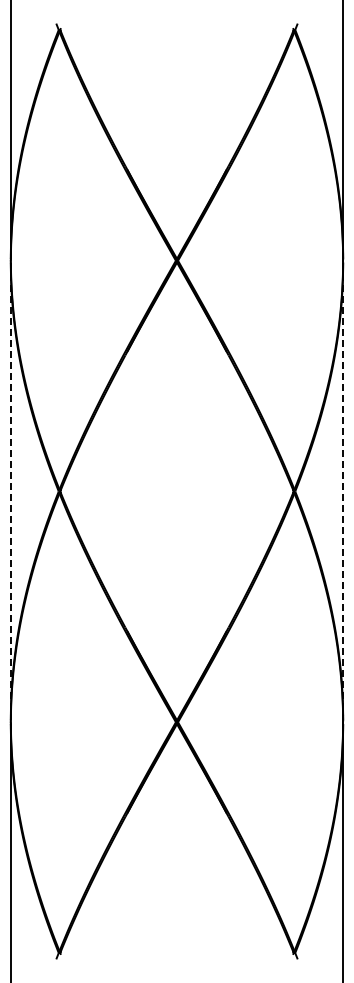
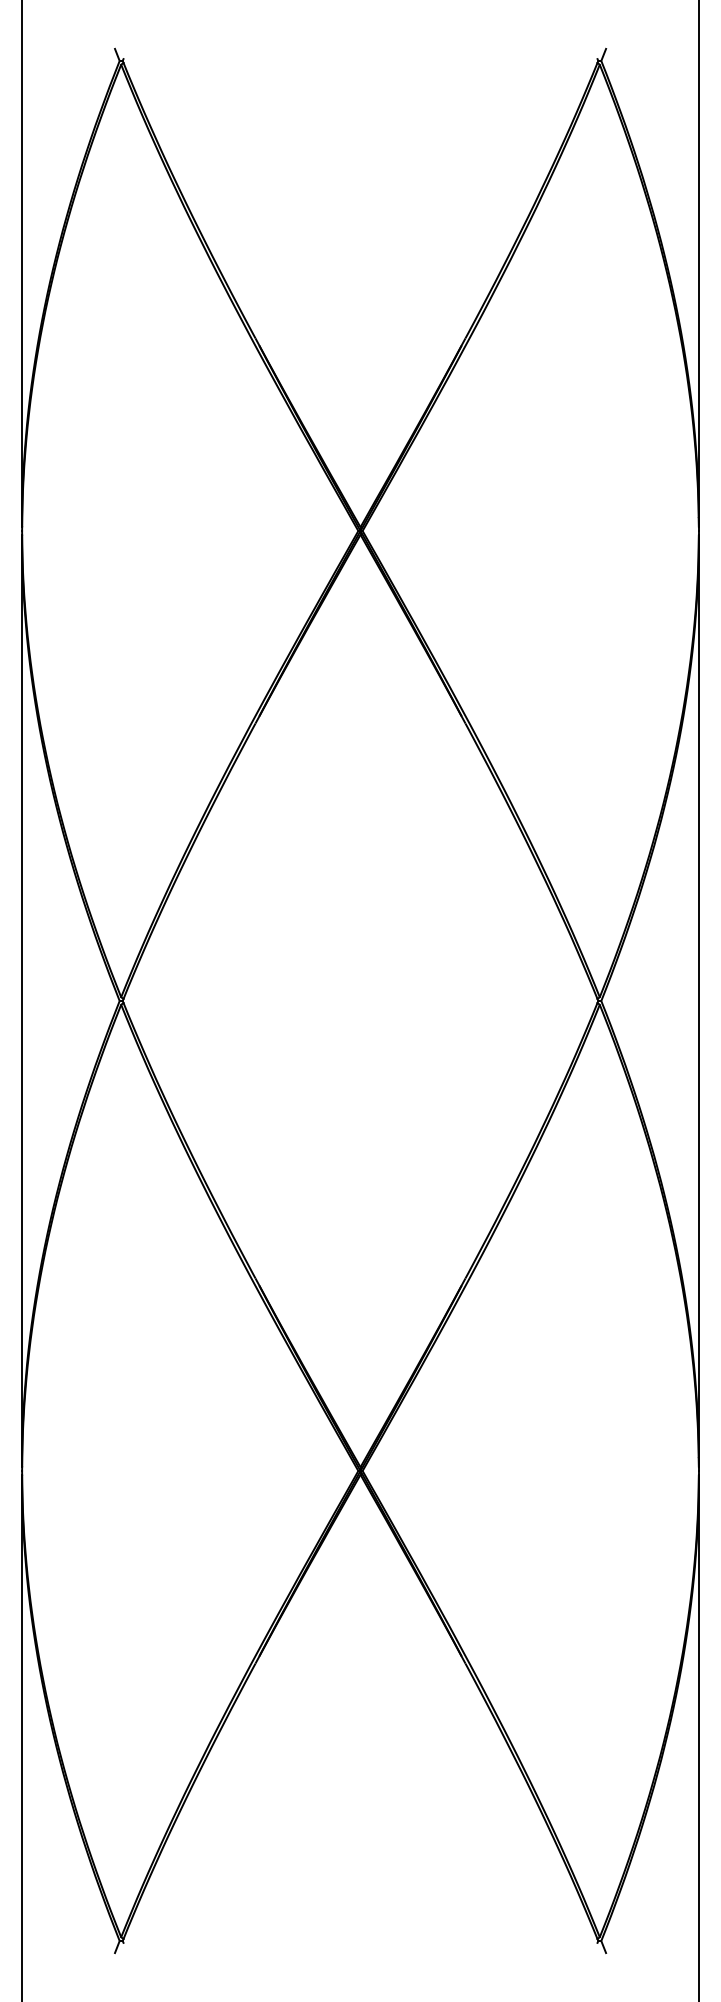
line: (10, 491) -> (21, 1001), dashed -> solid
line: (343, 491) -> (699, 1001), dashed -> solid

